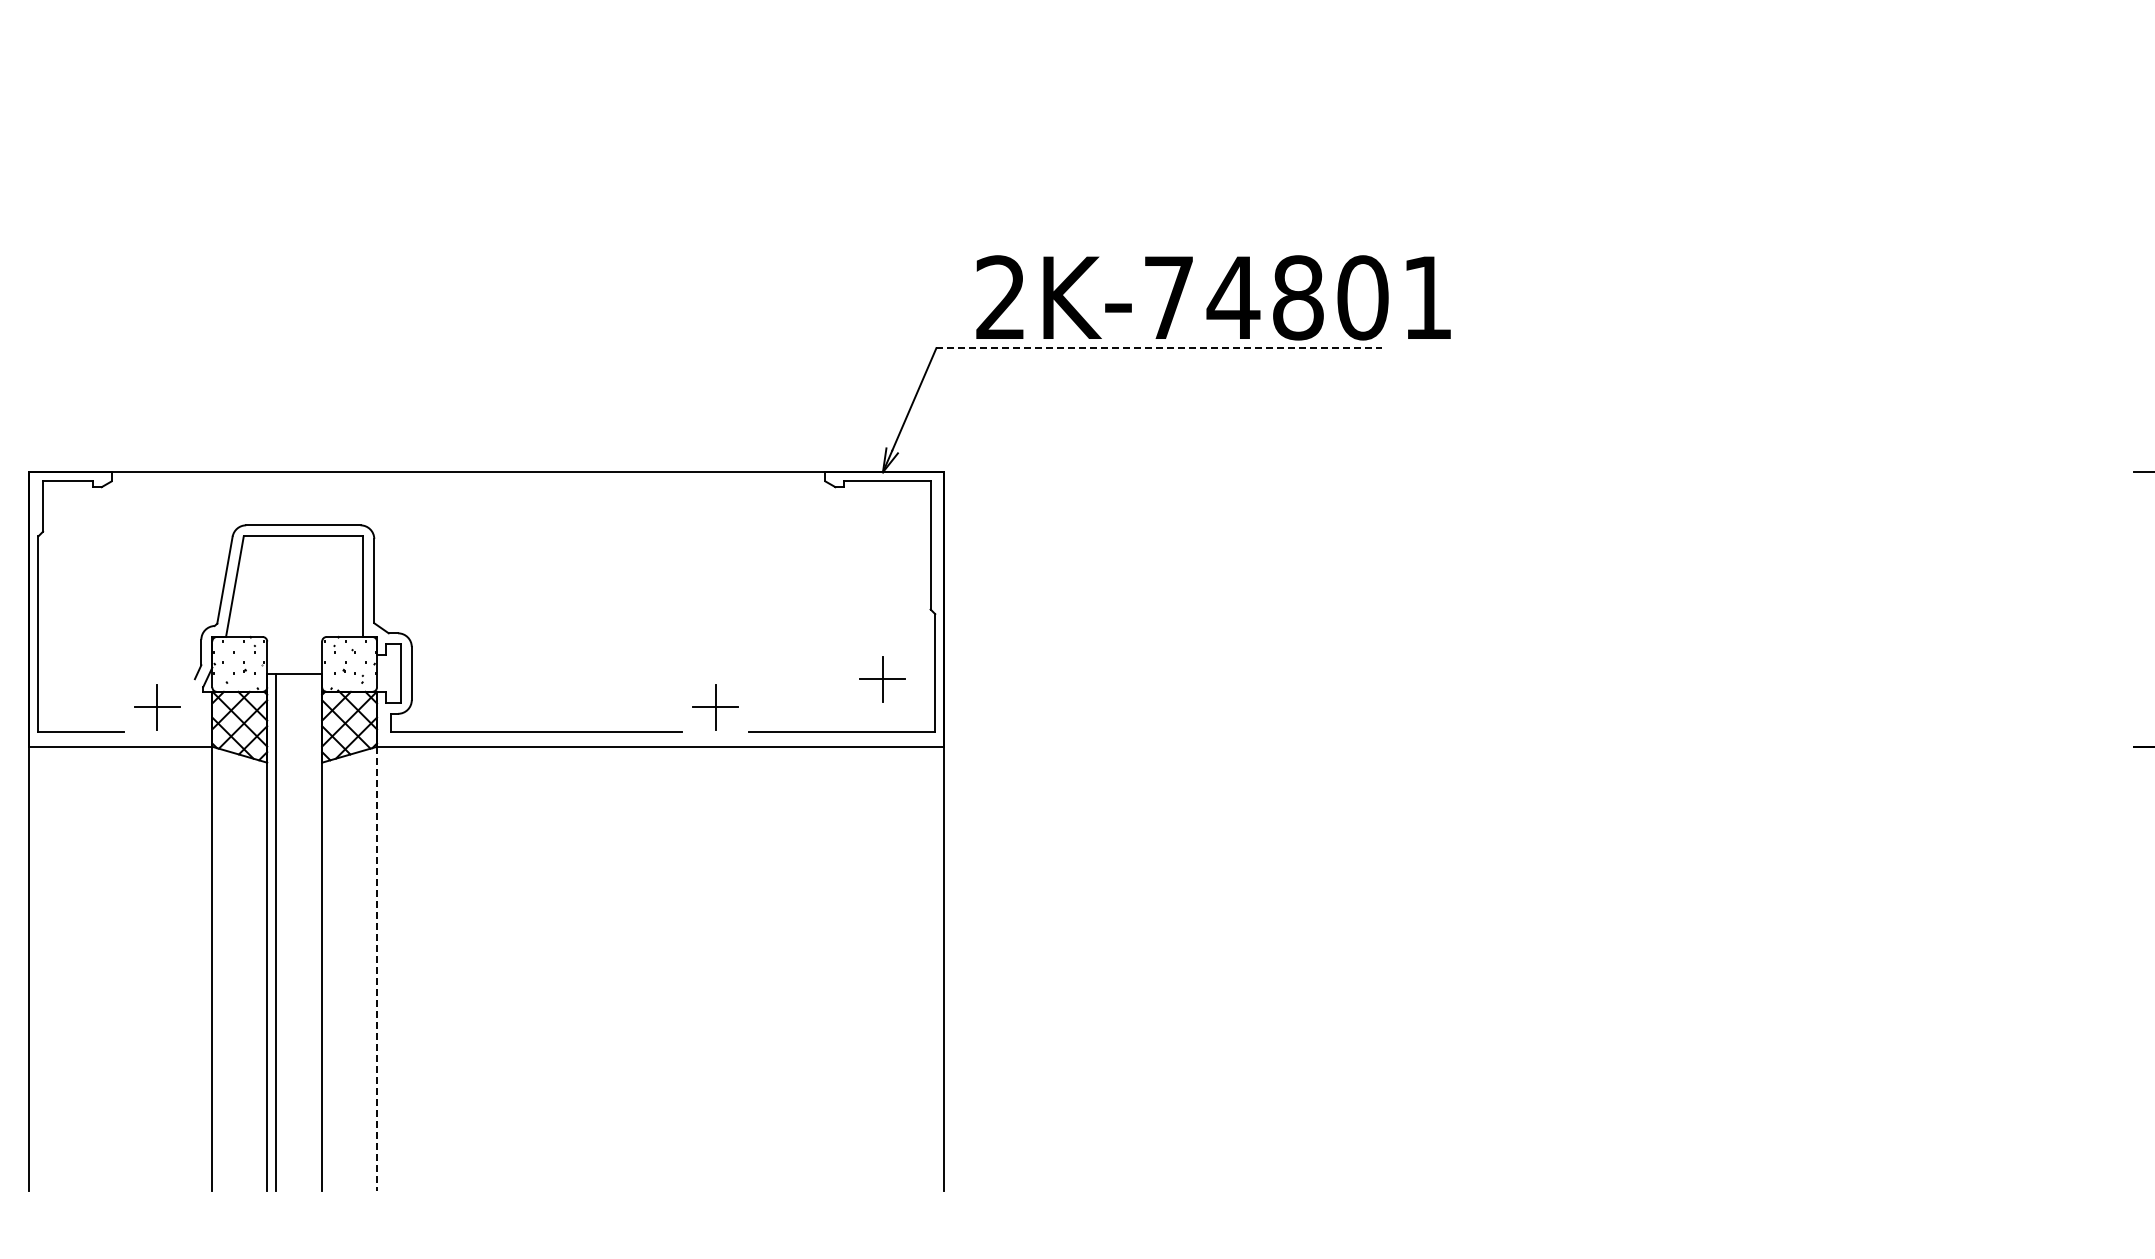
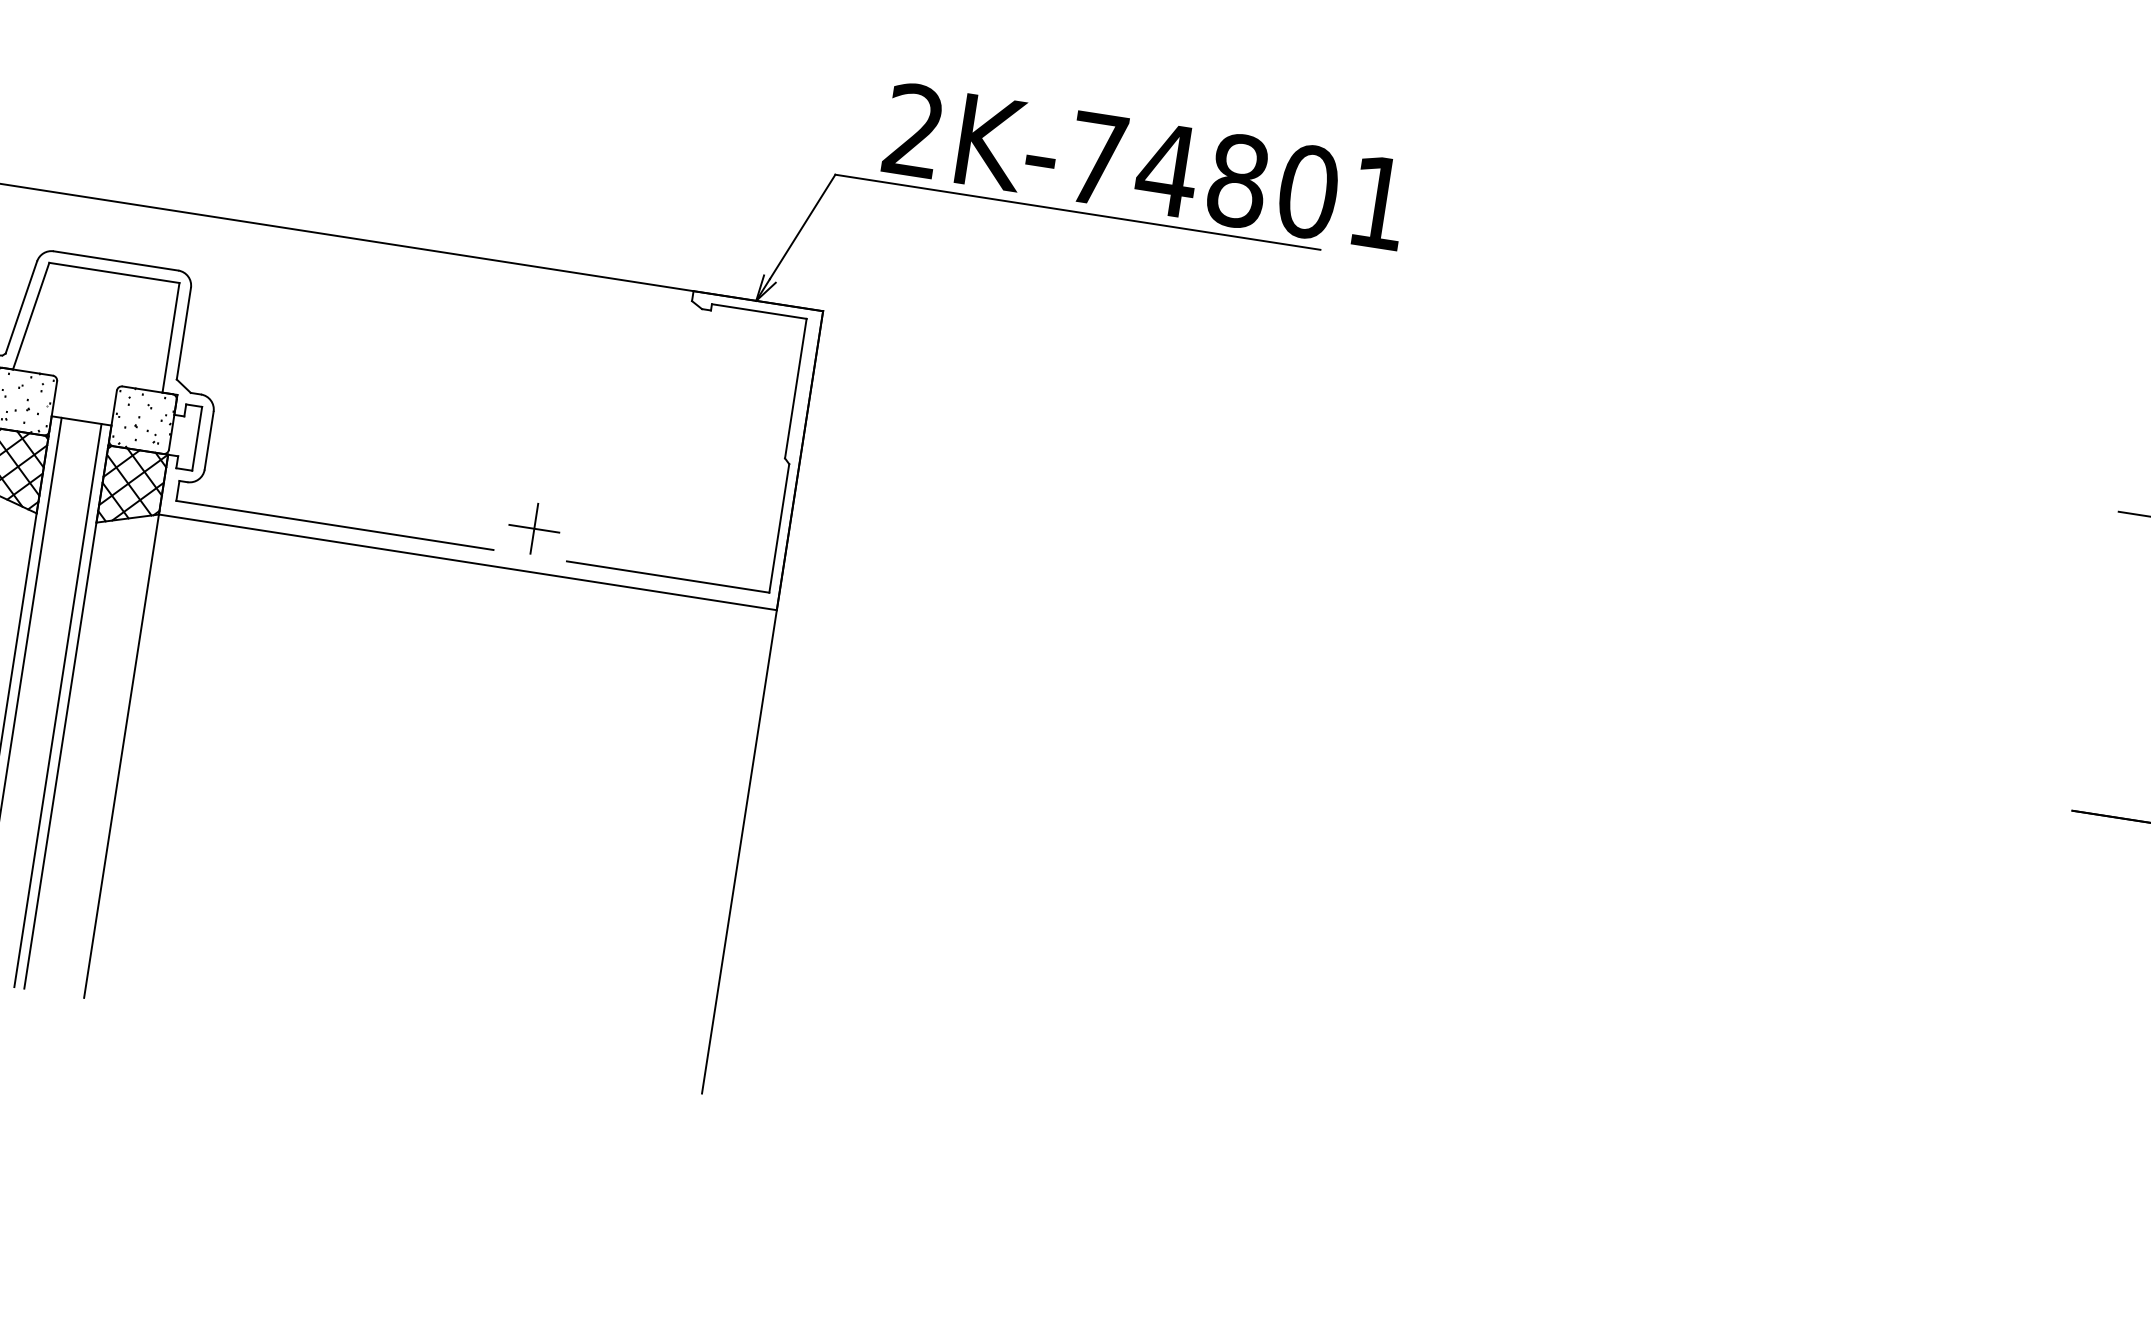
line: (1159, 348) -> (1078, 212), dashed -> solid
part: (882, 679) -> (720, 526), removed
line: (312, 931) -> (57, 704), added
line: (377, 968) -> (122, 756), dashed -> solid

